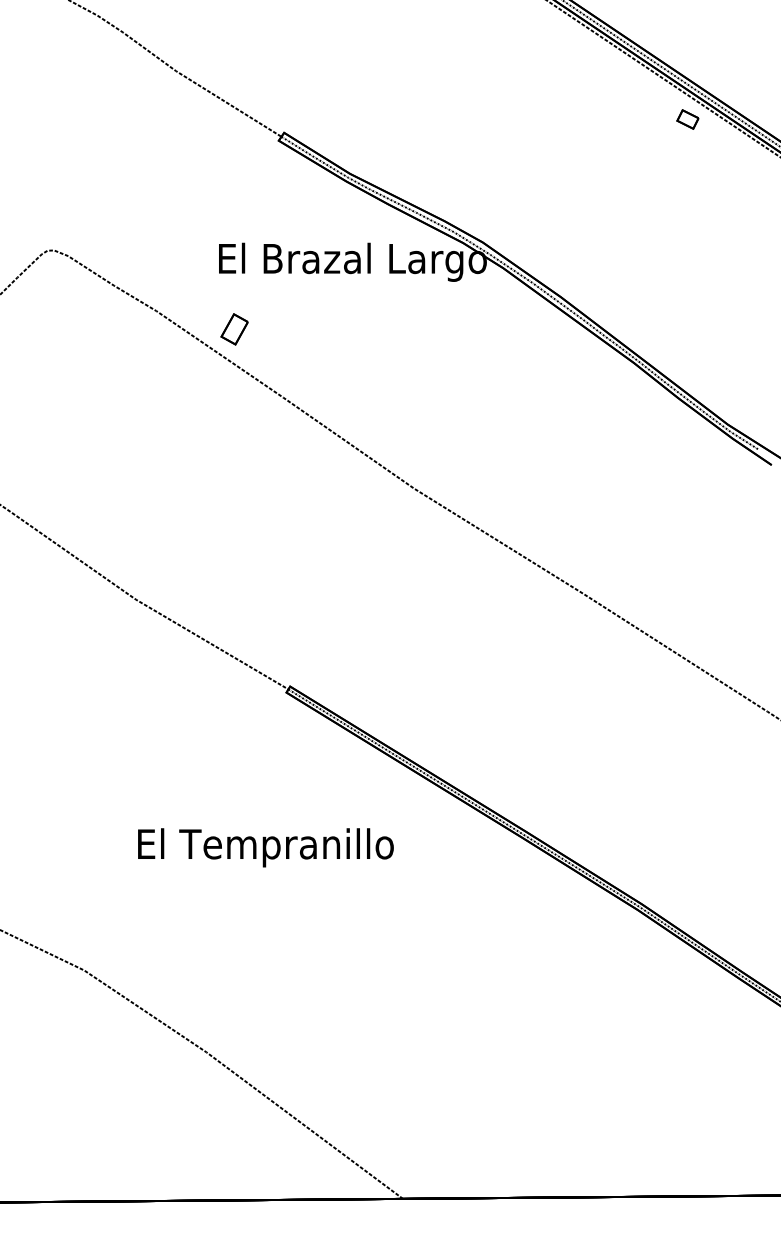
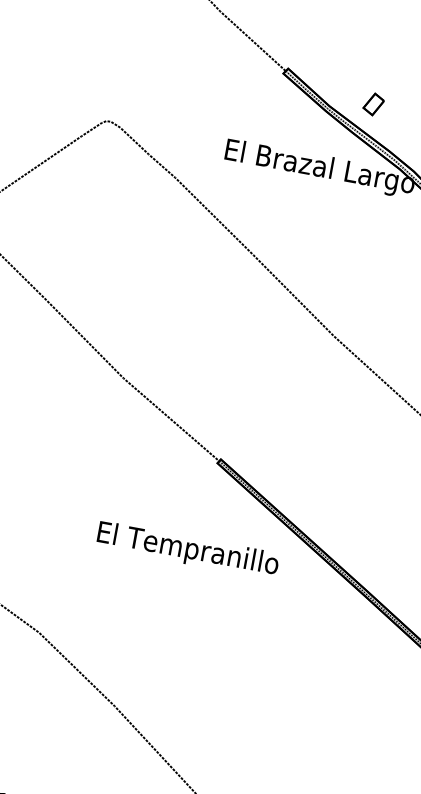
part: (234, 329) -> (373, 104), moved
text: (265, 847) -> (187, 550), moved

